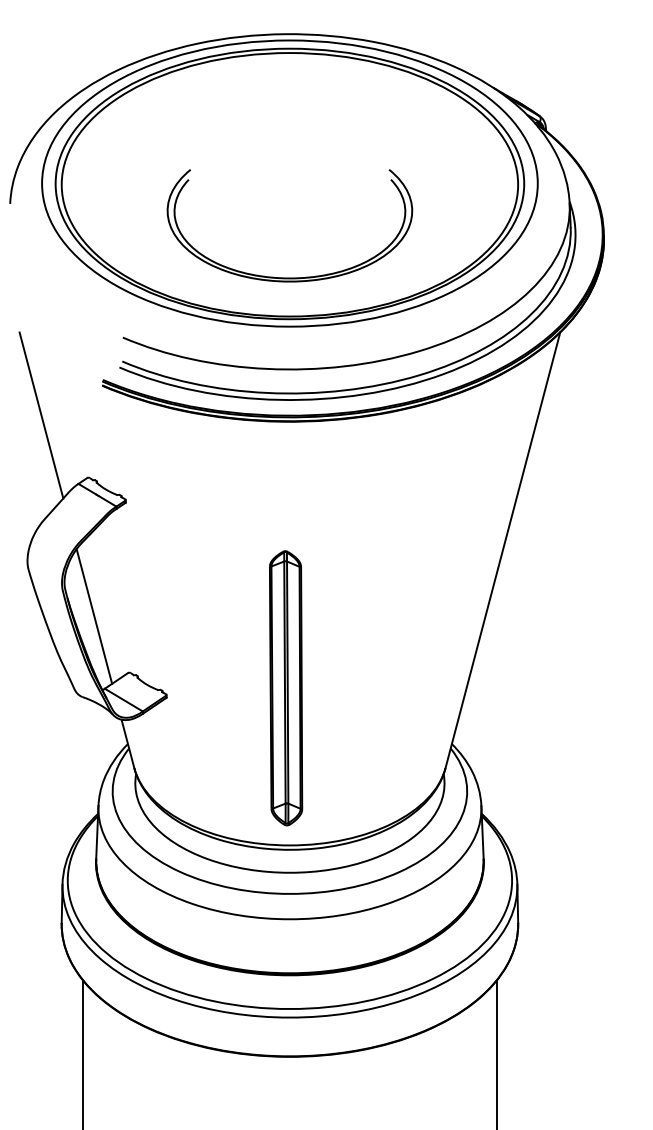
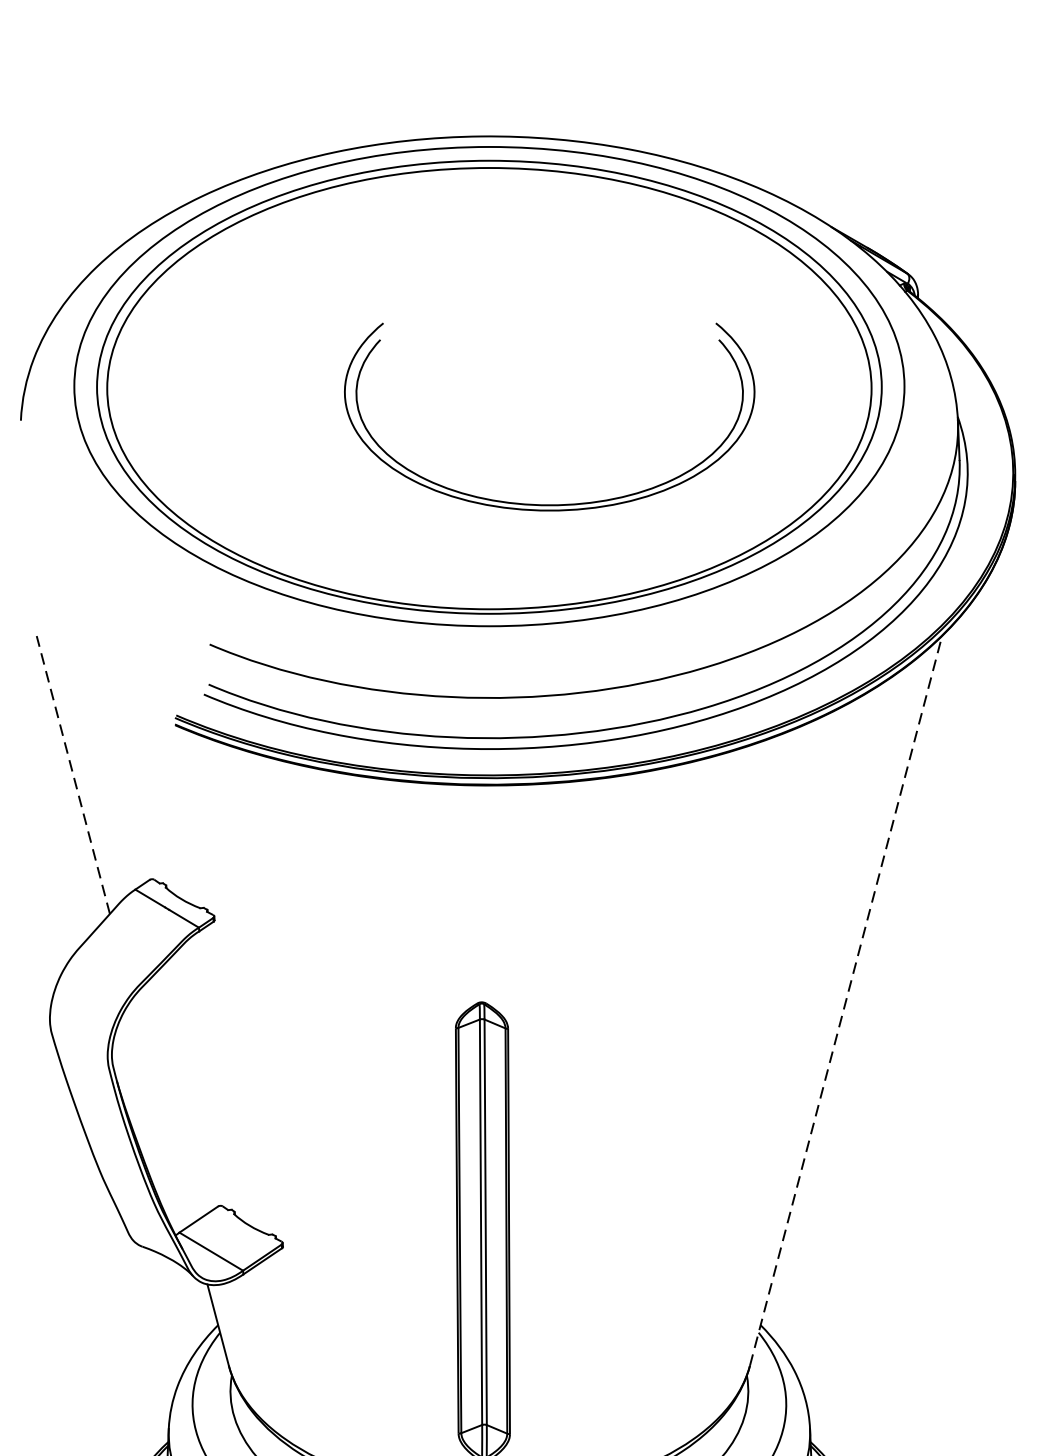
part: (289, 277) -> (548, 503), moved
line: (41, 415) -> (73, 775), solid -> dashed
line: (503, 549) -> (847, 999), solid -> dashed
line: (94, 616) -> (162, 1111), removed

